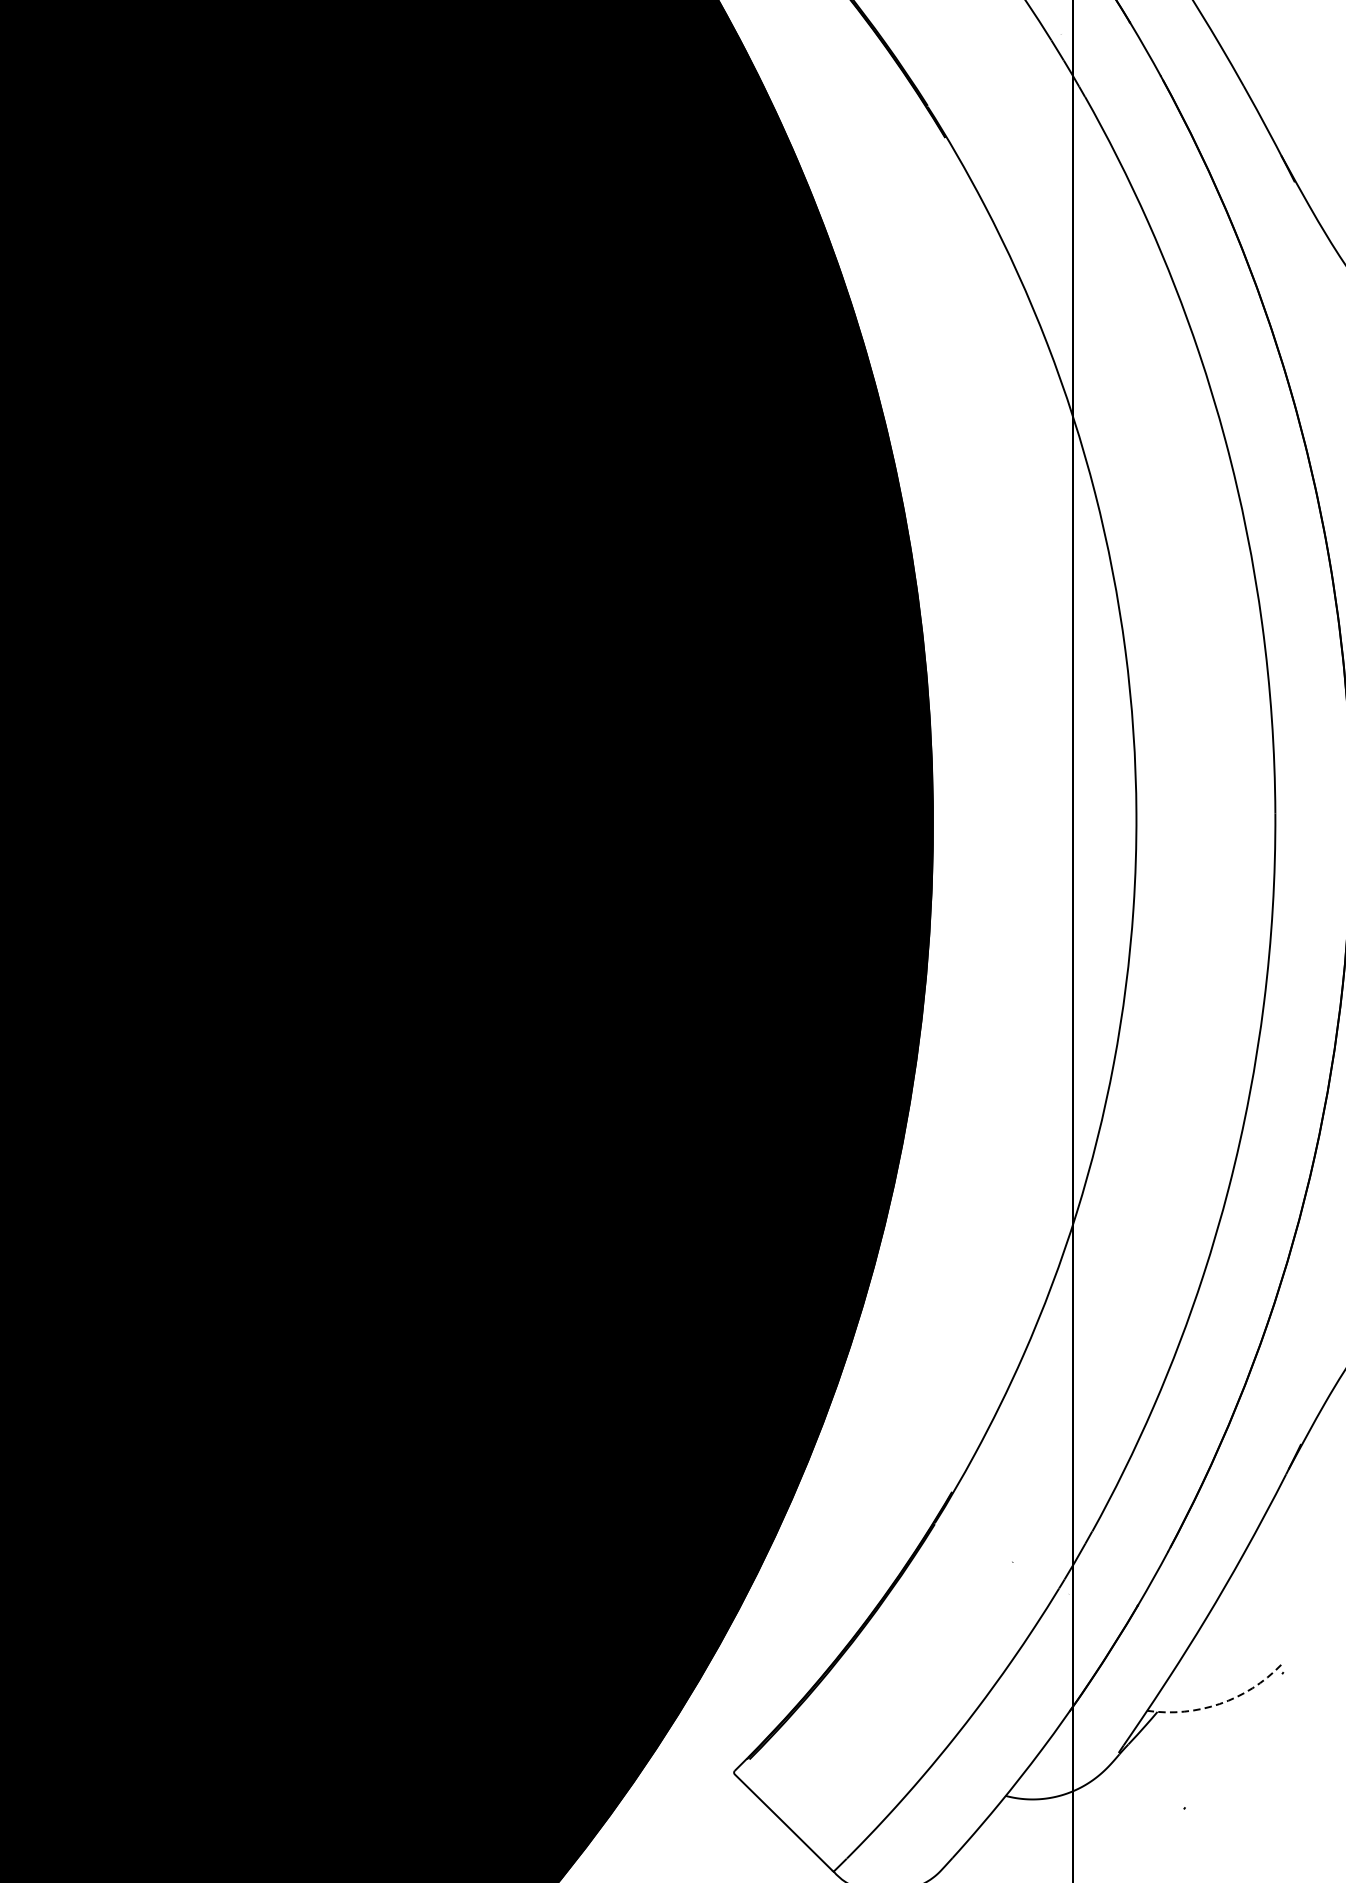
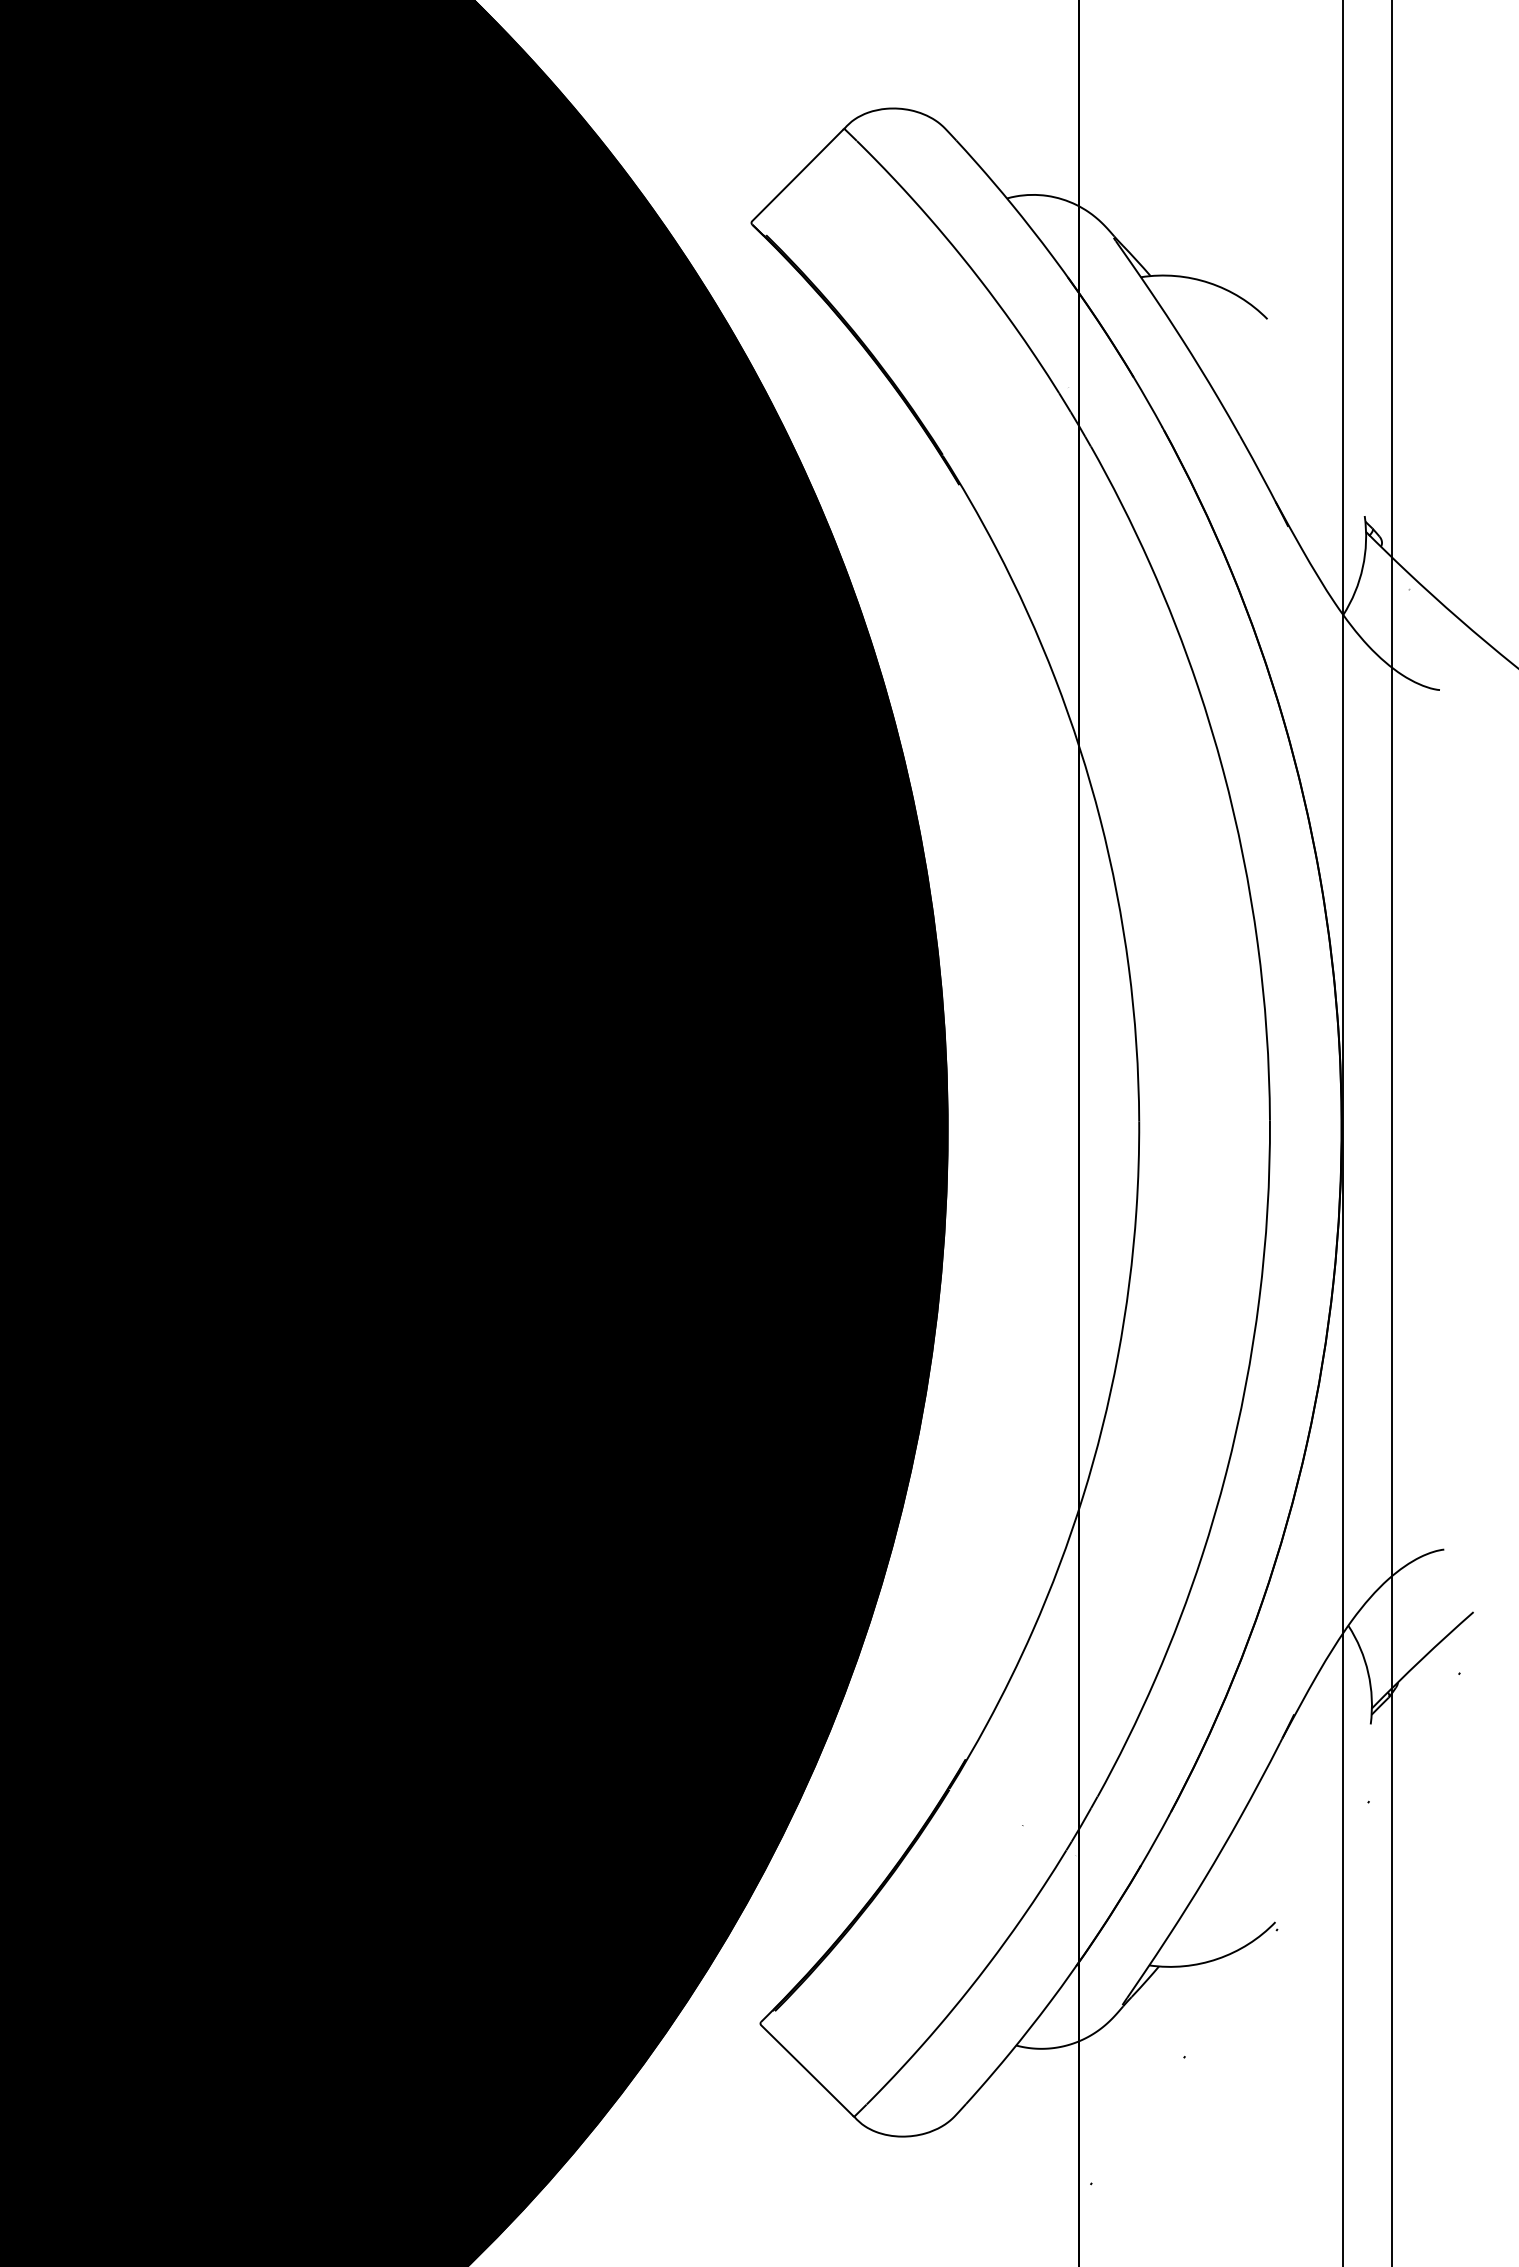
arc: (1219, 1704) -> (1217, 1959), dashed -> solid

